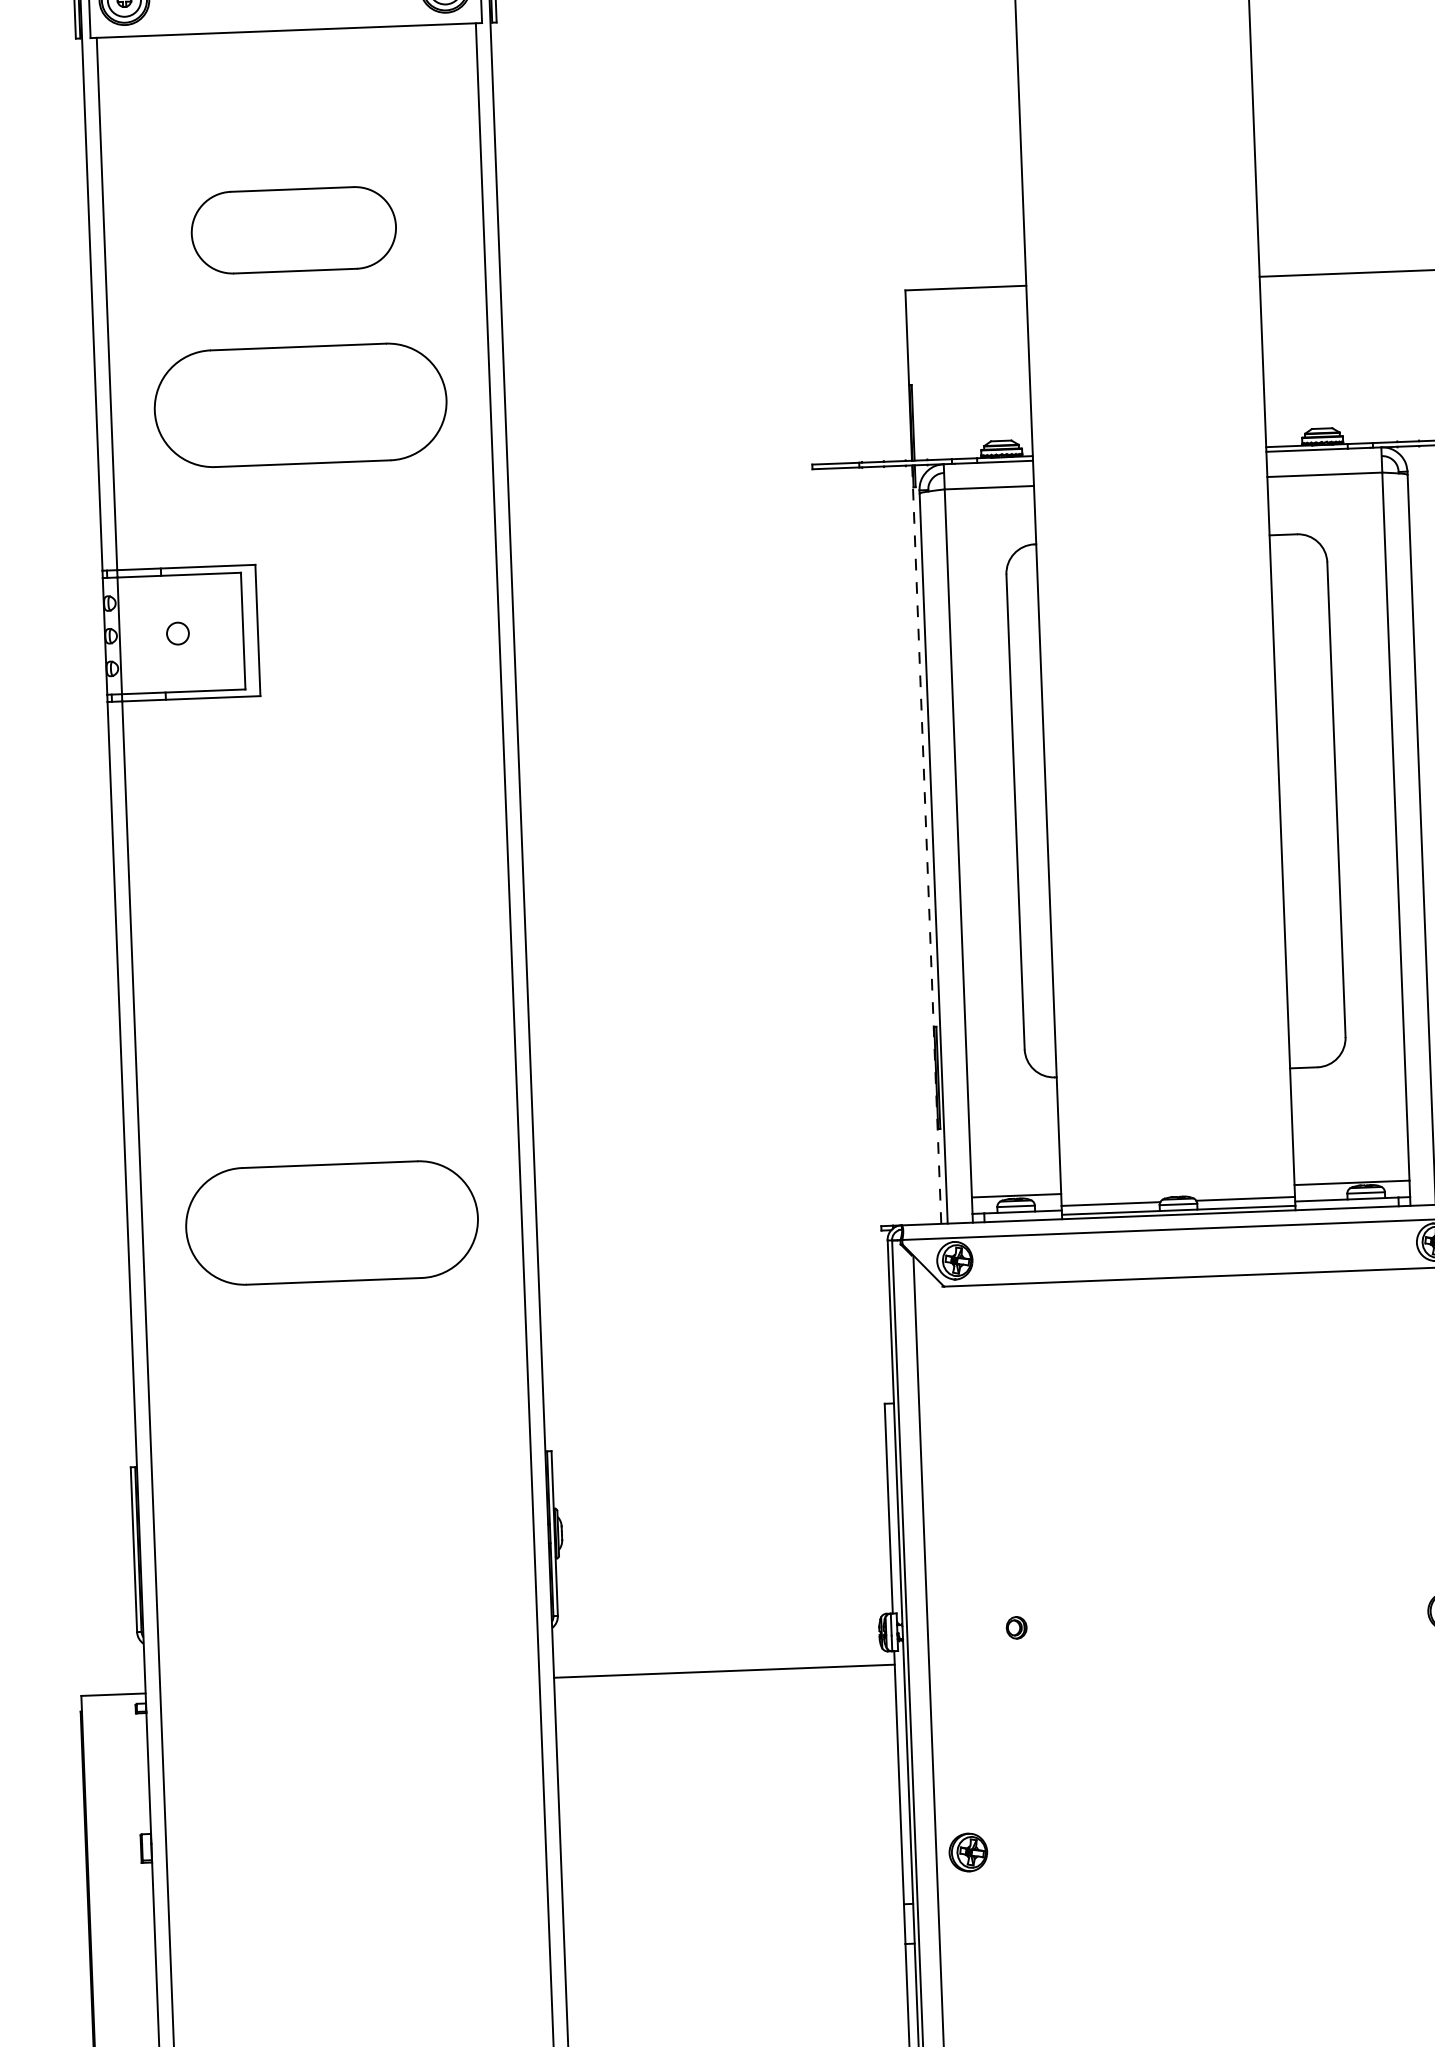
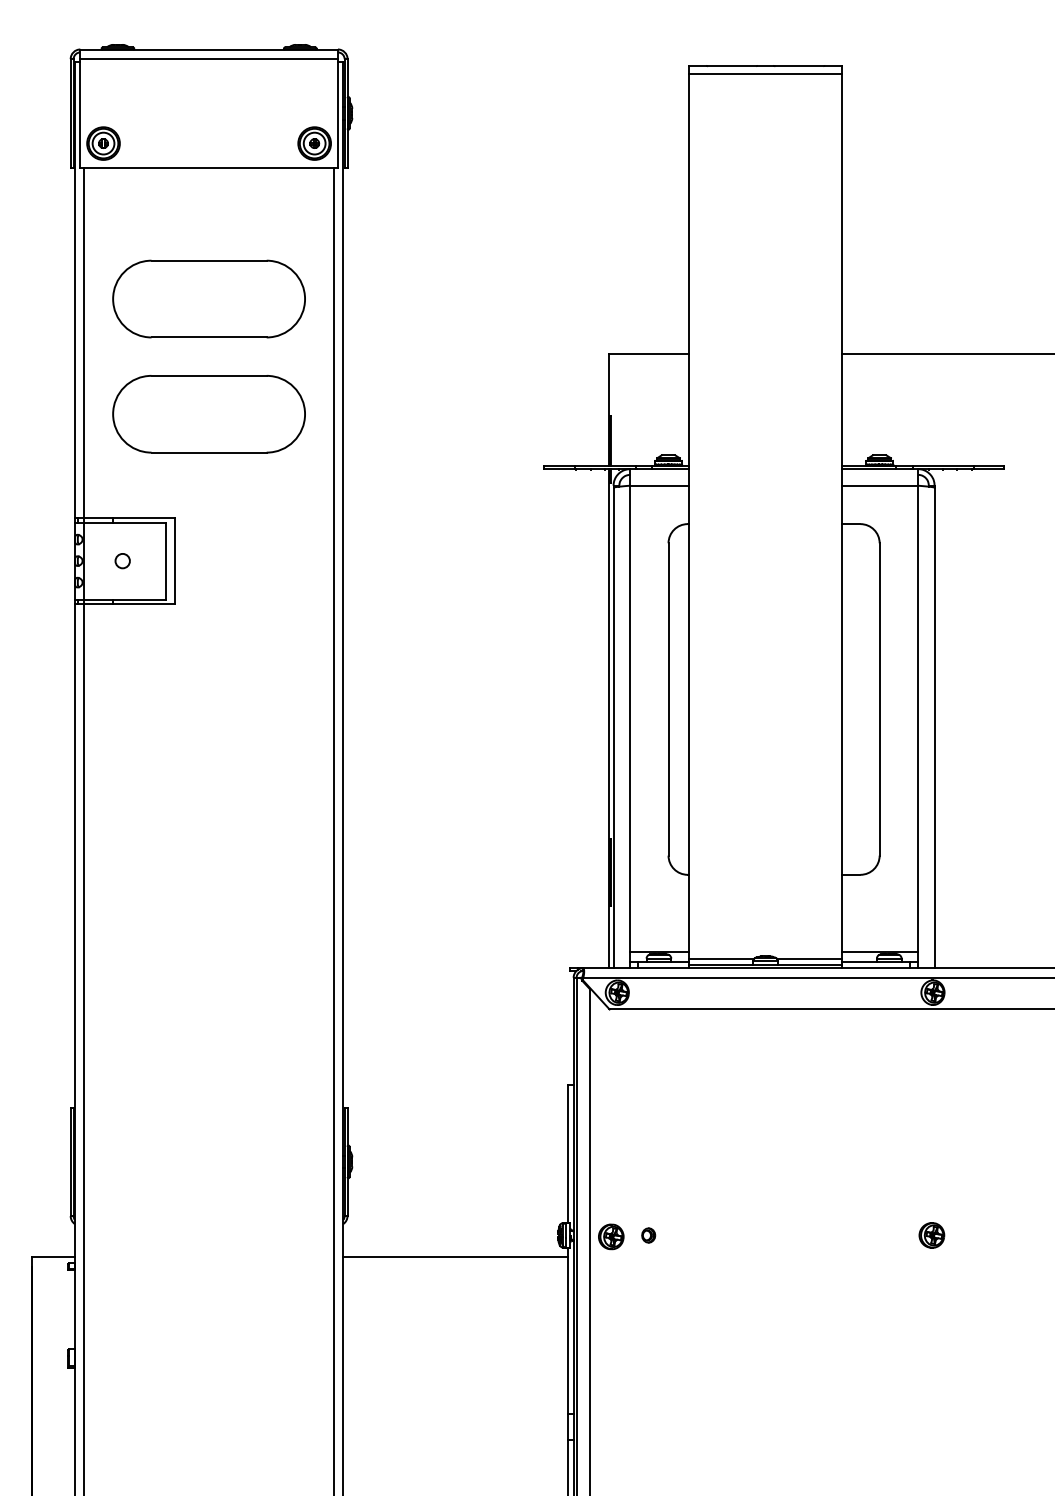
part: (292, 229) -> (208, 298), size x1.43
line: (926, 844) -> (609, 718), dashed -> solid
part: (331, 1223) -> (208, 952), removed
part: (968, 1851) -> (611, 1236), moved

